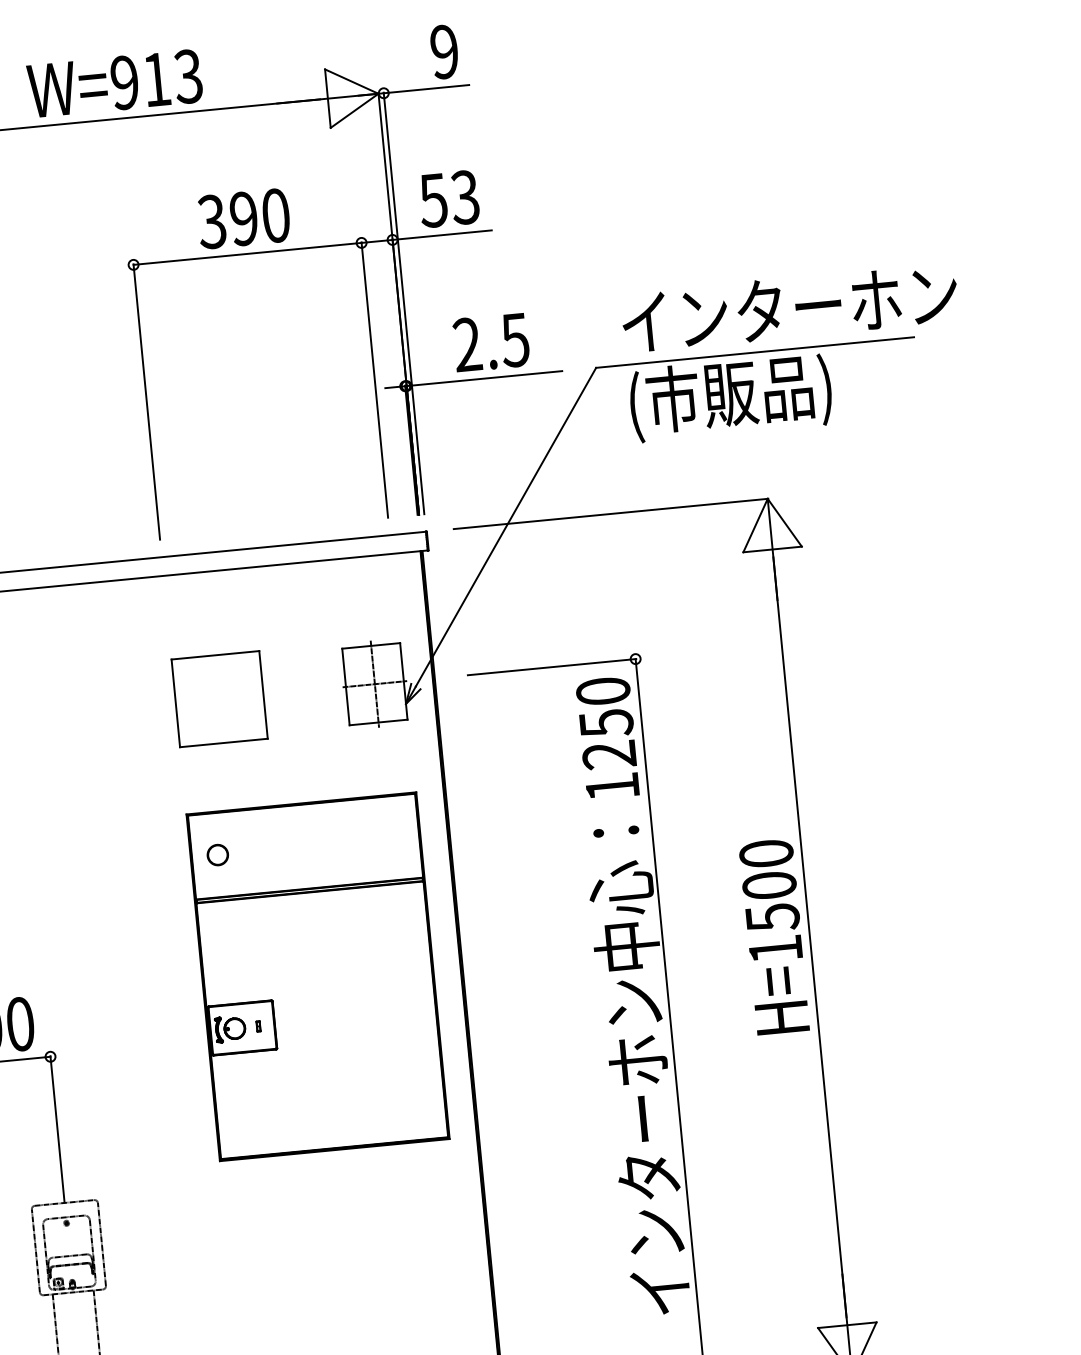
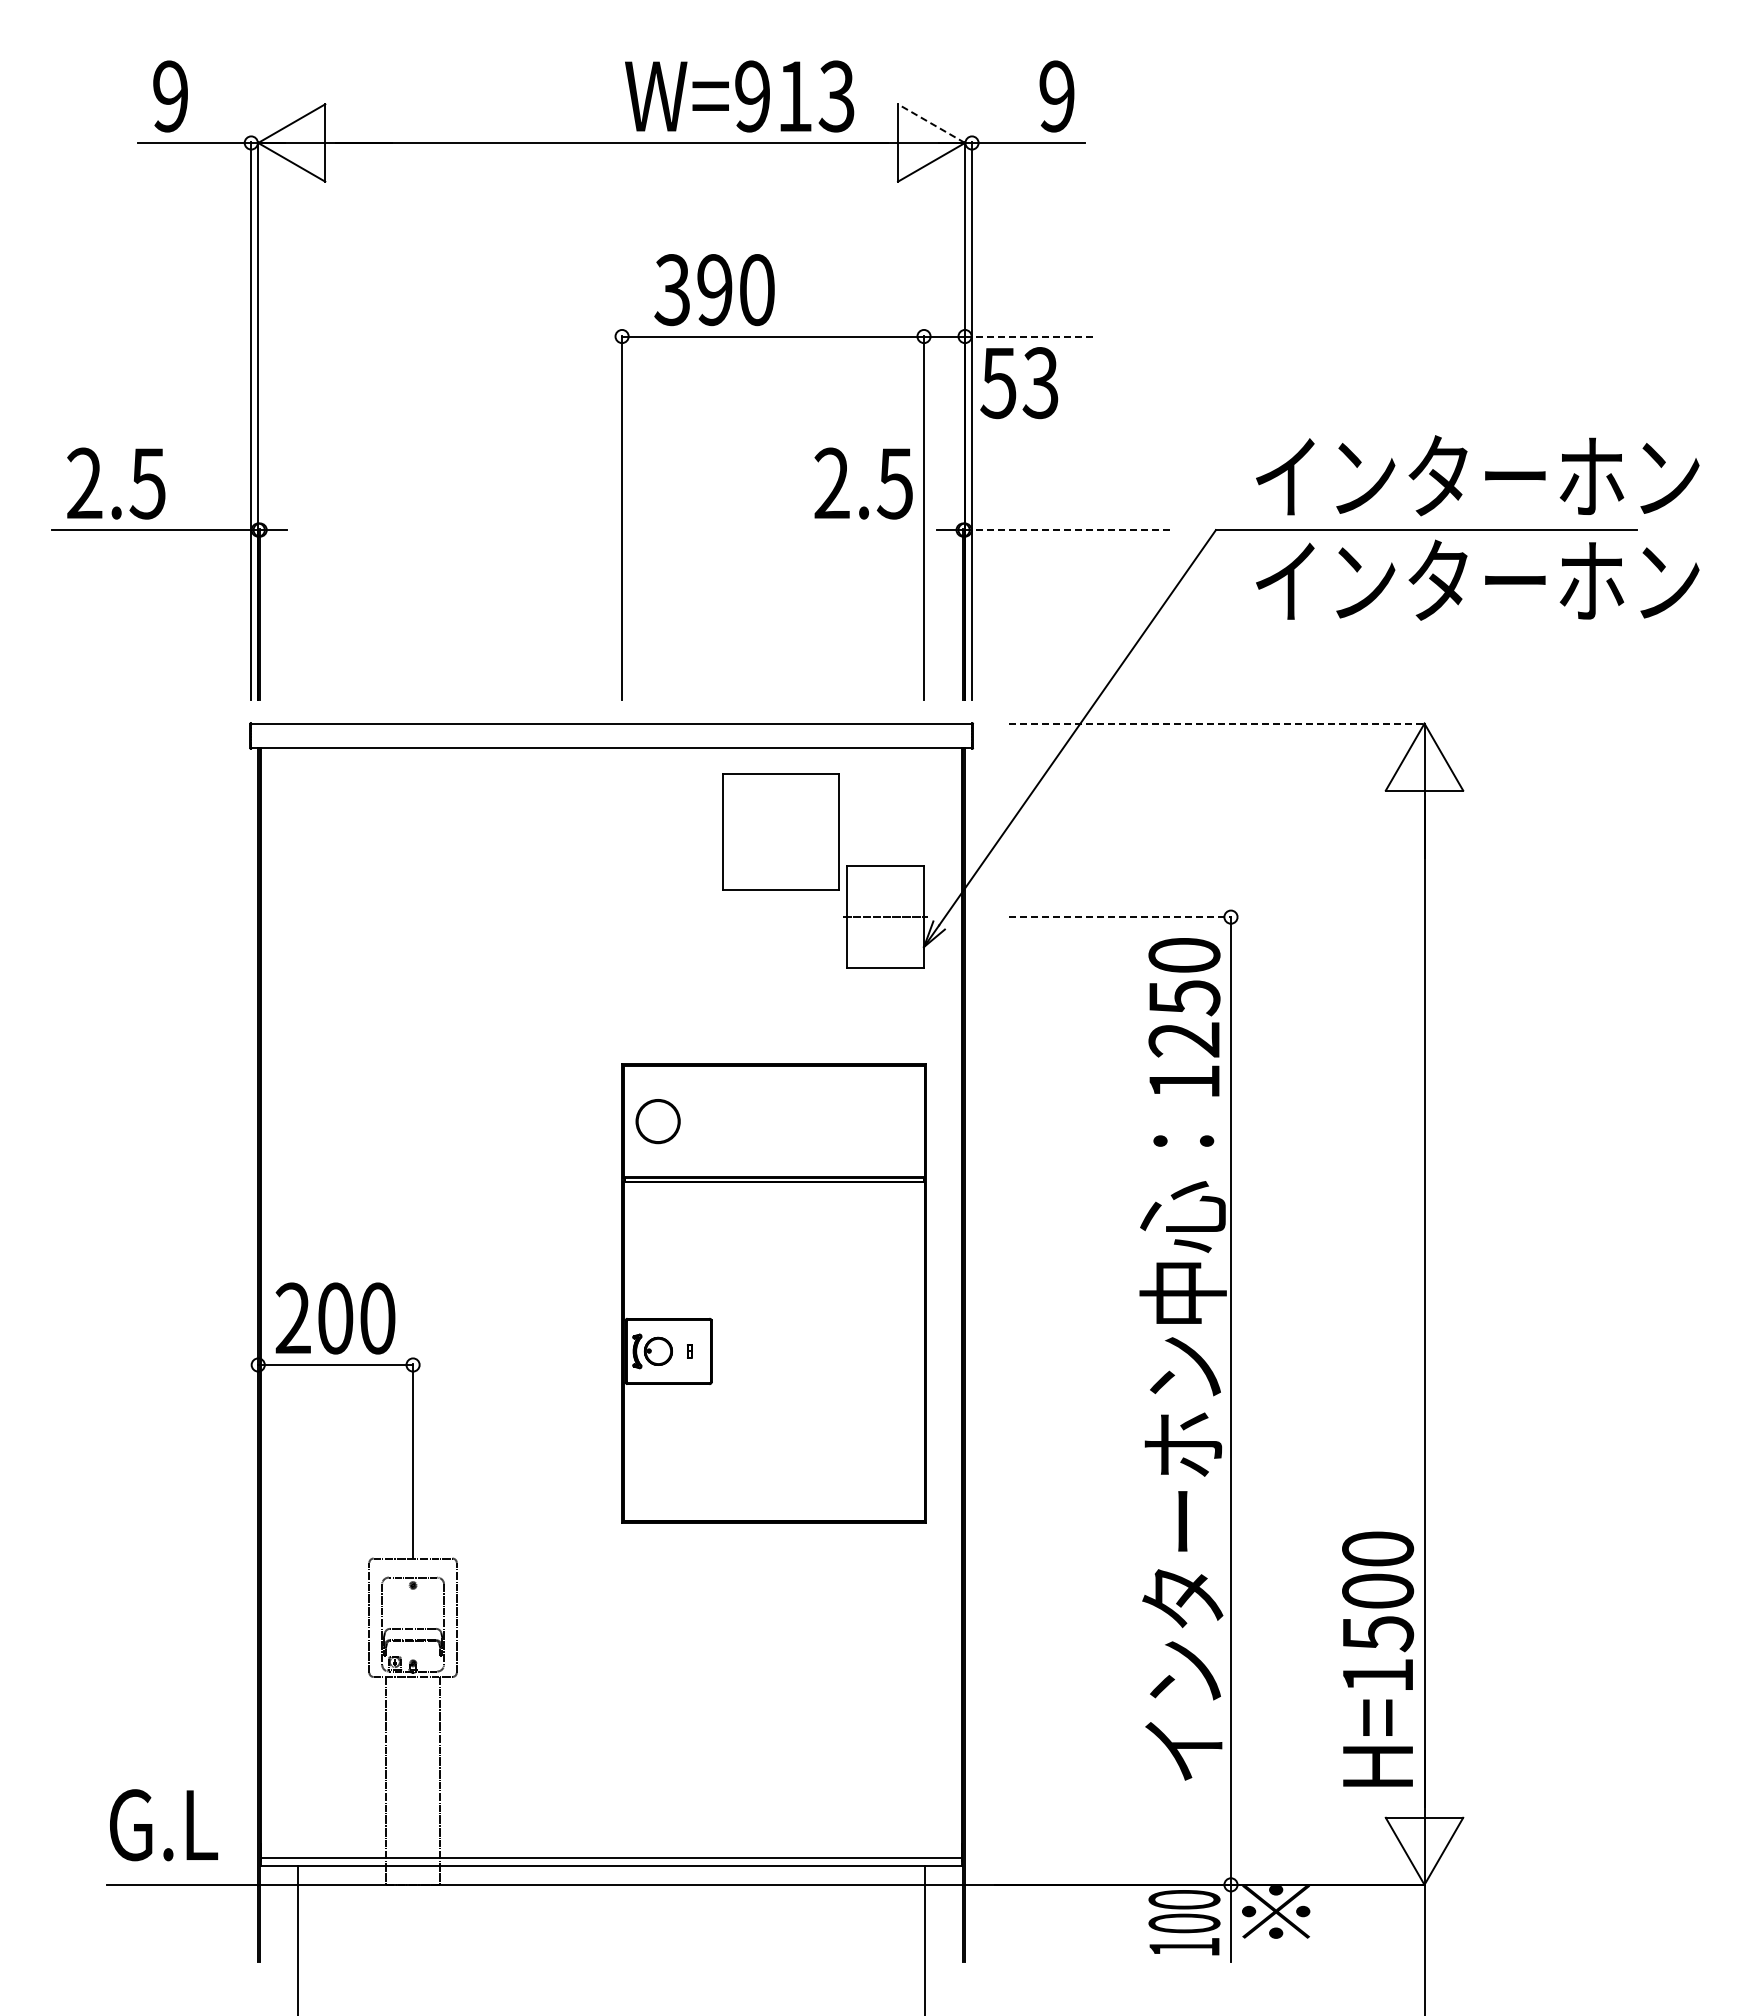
line: (351, 81) -> (931, 123), solid -> dashed
text: (114, 83) -> (739, 96), moved
text: (449, 199) -> (1019, 383), moved
text: (243, 219) -> (714, 290), moved
line: (442, 235) -> (1030, 336), solid -> dashed
text: (491, 342) -> (863, 483), moved
line: (484, 378) -> (1068, 530), solid -> dashed
text: (797, 390) -> (1477, 585), (市販品) -> インターホン
line: (611, 513) -> (1217, 723), solid -> dashed
line: (552, 667) -> (1120, 917), solid -> dashed
line: (374, 683) -> (885, 916), removed
part: (219, 698) -> (780, 831), moved
circle: (217, 855) -> (657, 1121), size x1.6
text: (774, 936) -> (1378, 1658), moved

